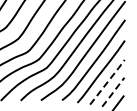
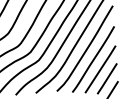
line: (108, 81) -> (101, 68), dashed -> solid
line: (113, 92) -> (107, 79), dashed -> solid

